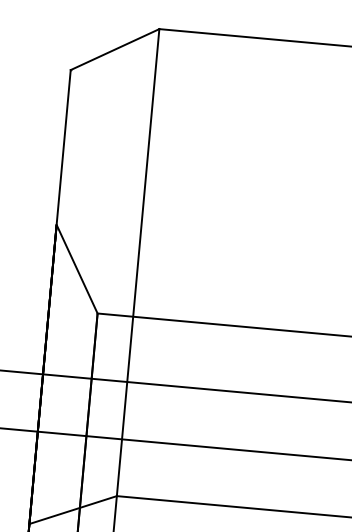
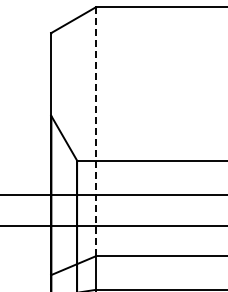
line: (139, 262) -> (96, 131), solid -> dashed

